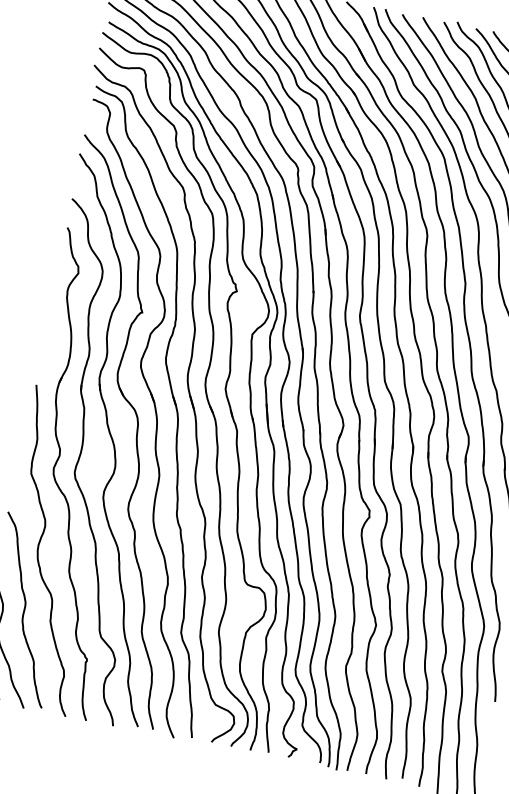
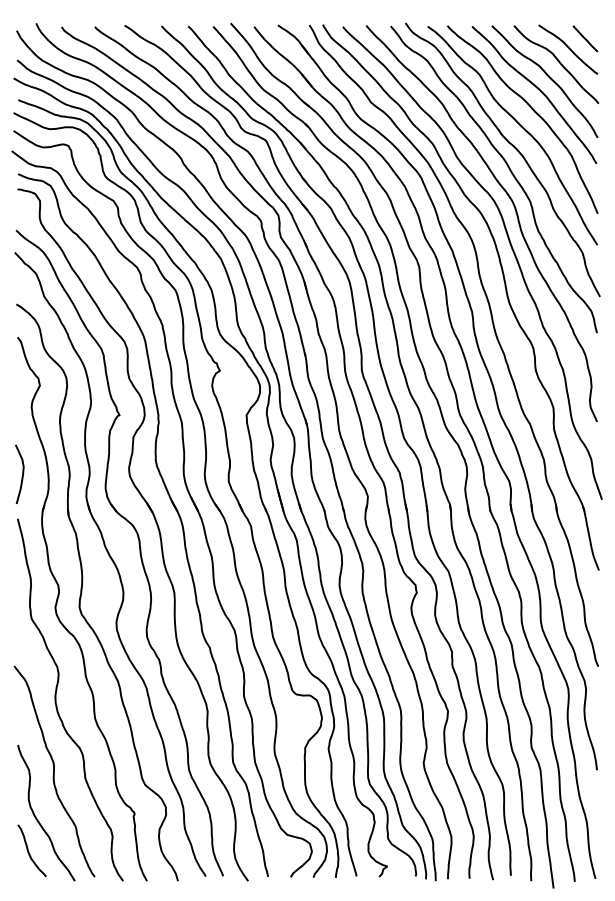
curve: (48, 346) -> (22, 473), added

